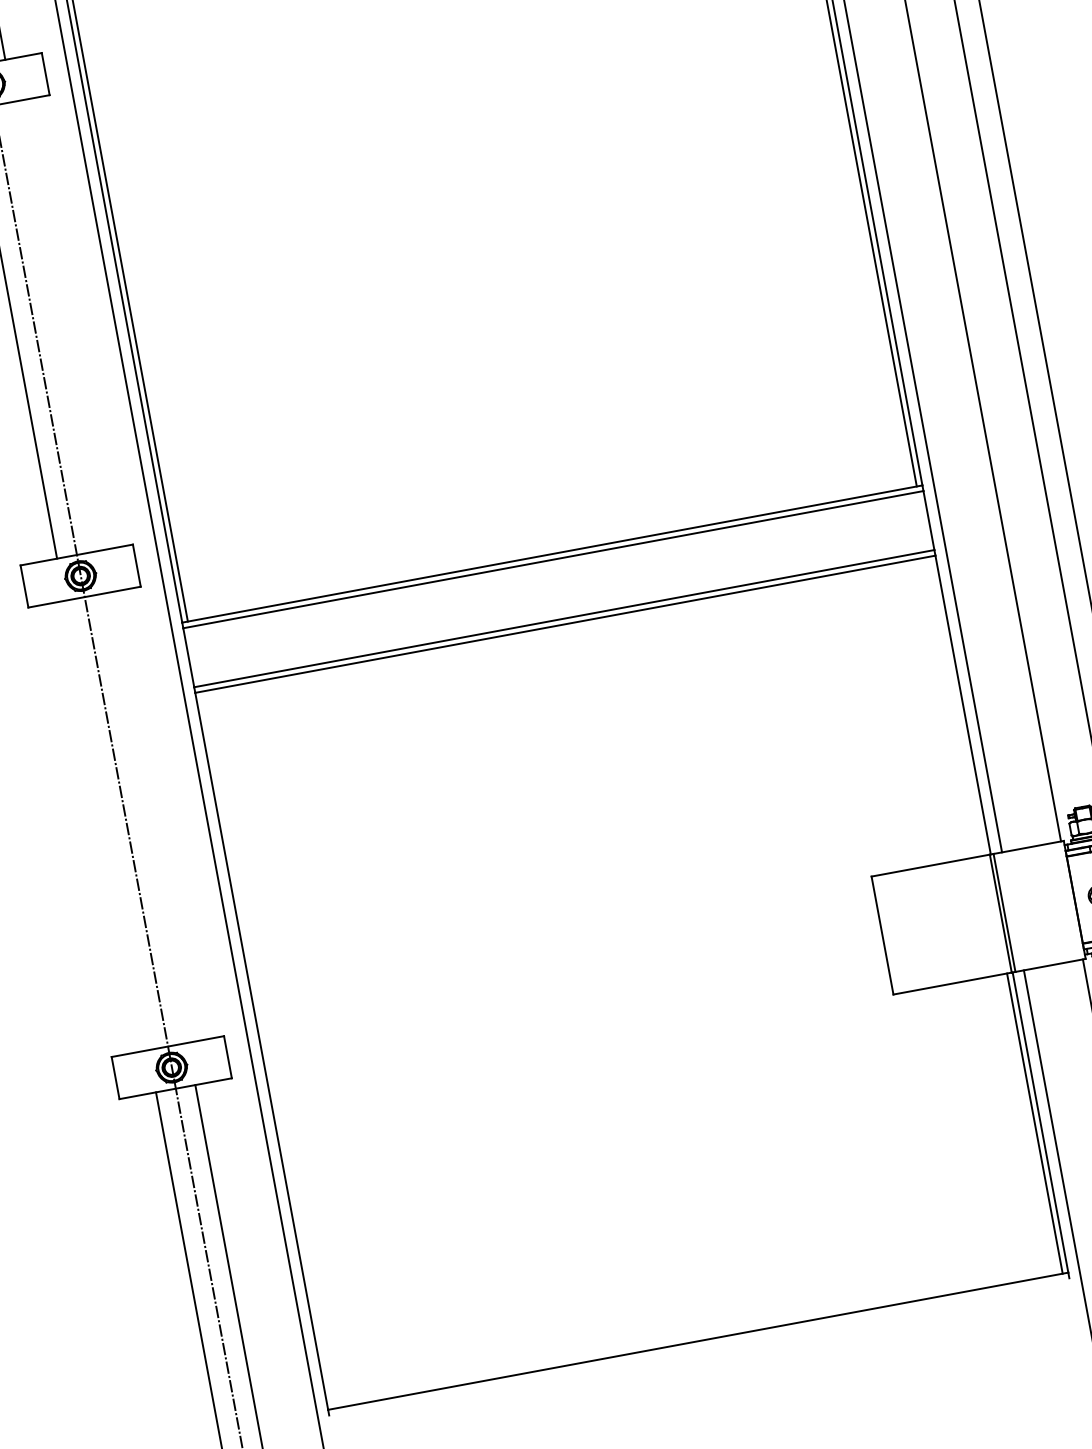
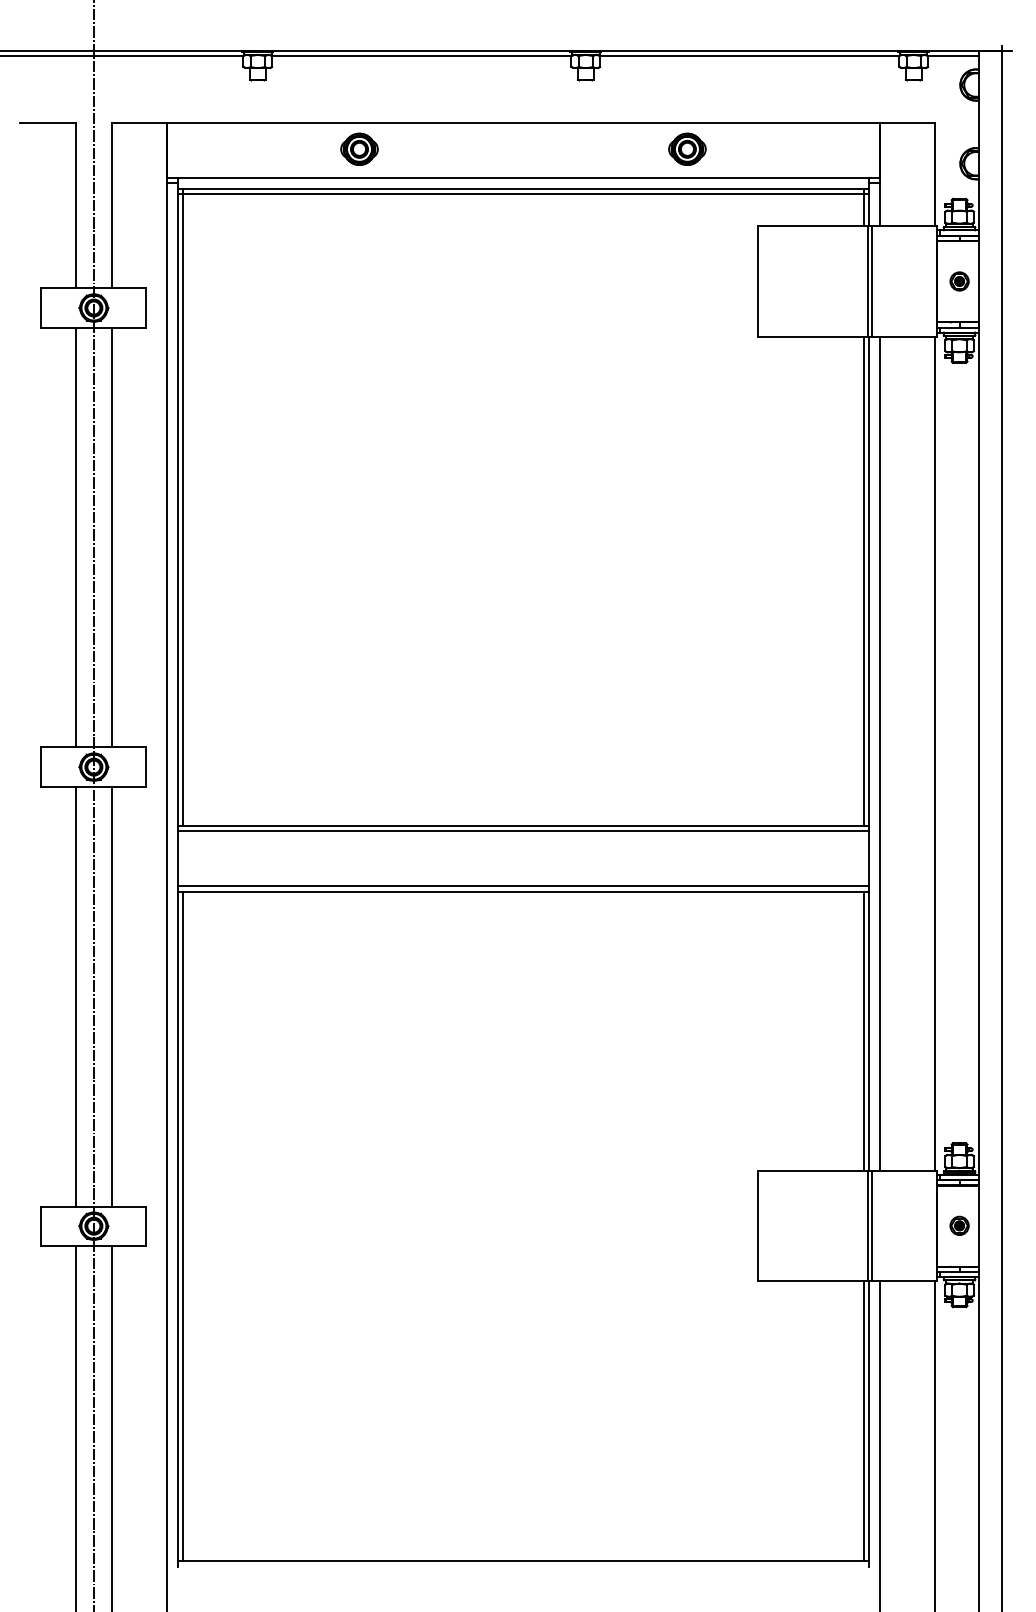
line: (55, 326) -> (112, 537), added
line: (956, 705) -> (863, 1030), added
line: (146, 818) -> (112, 996), added
line: (106, 825) -> (75, 996), added
line: (267, 1050) -> (183, 1226), added

